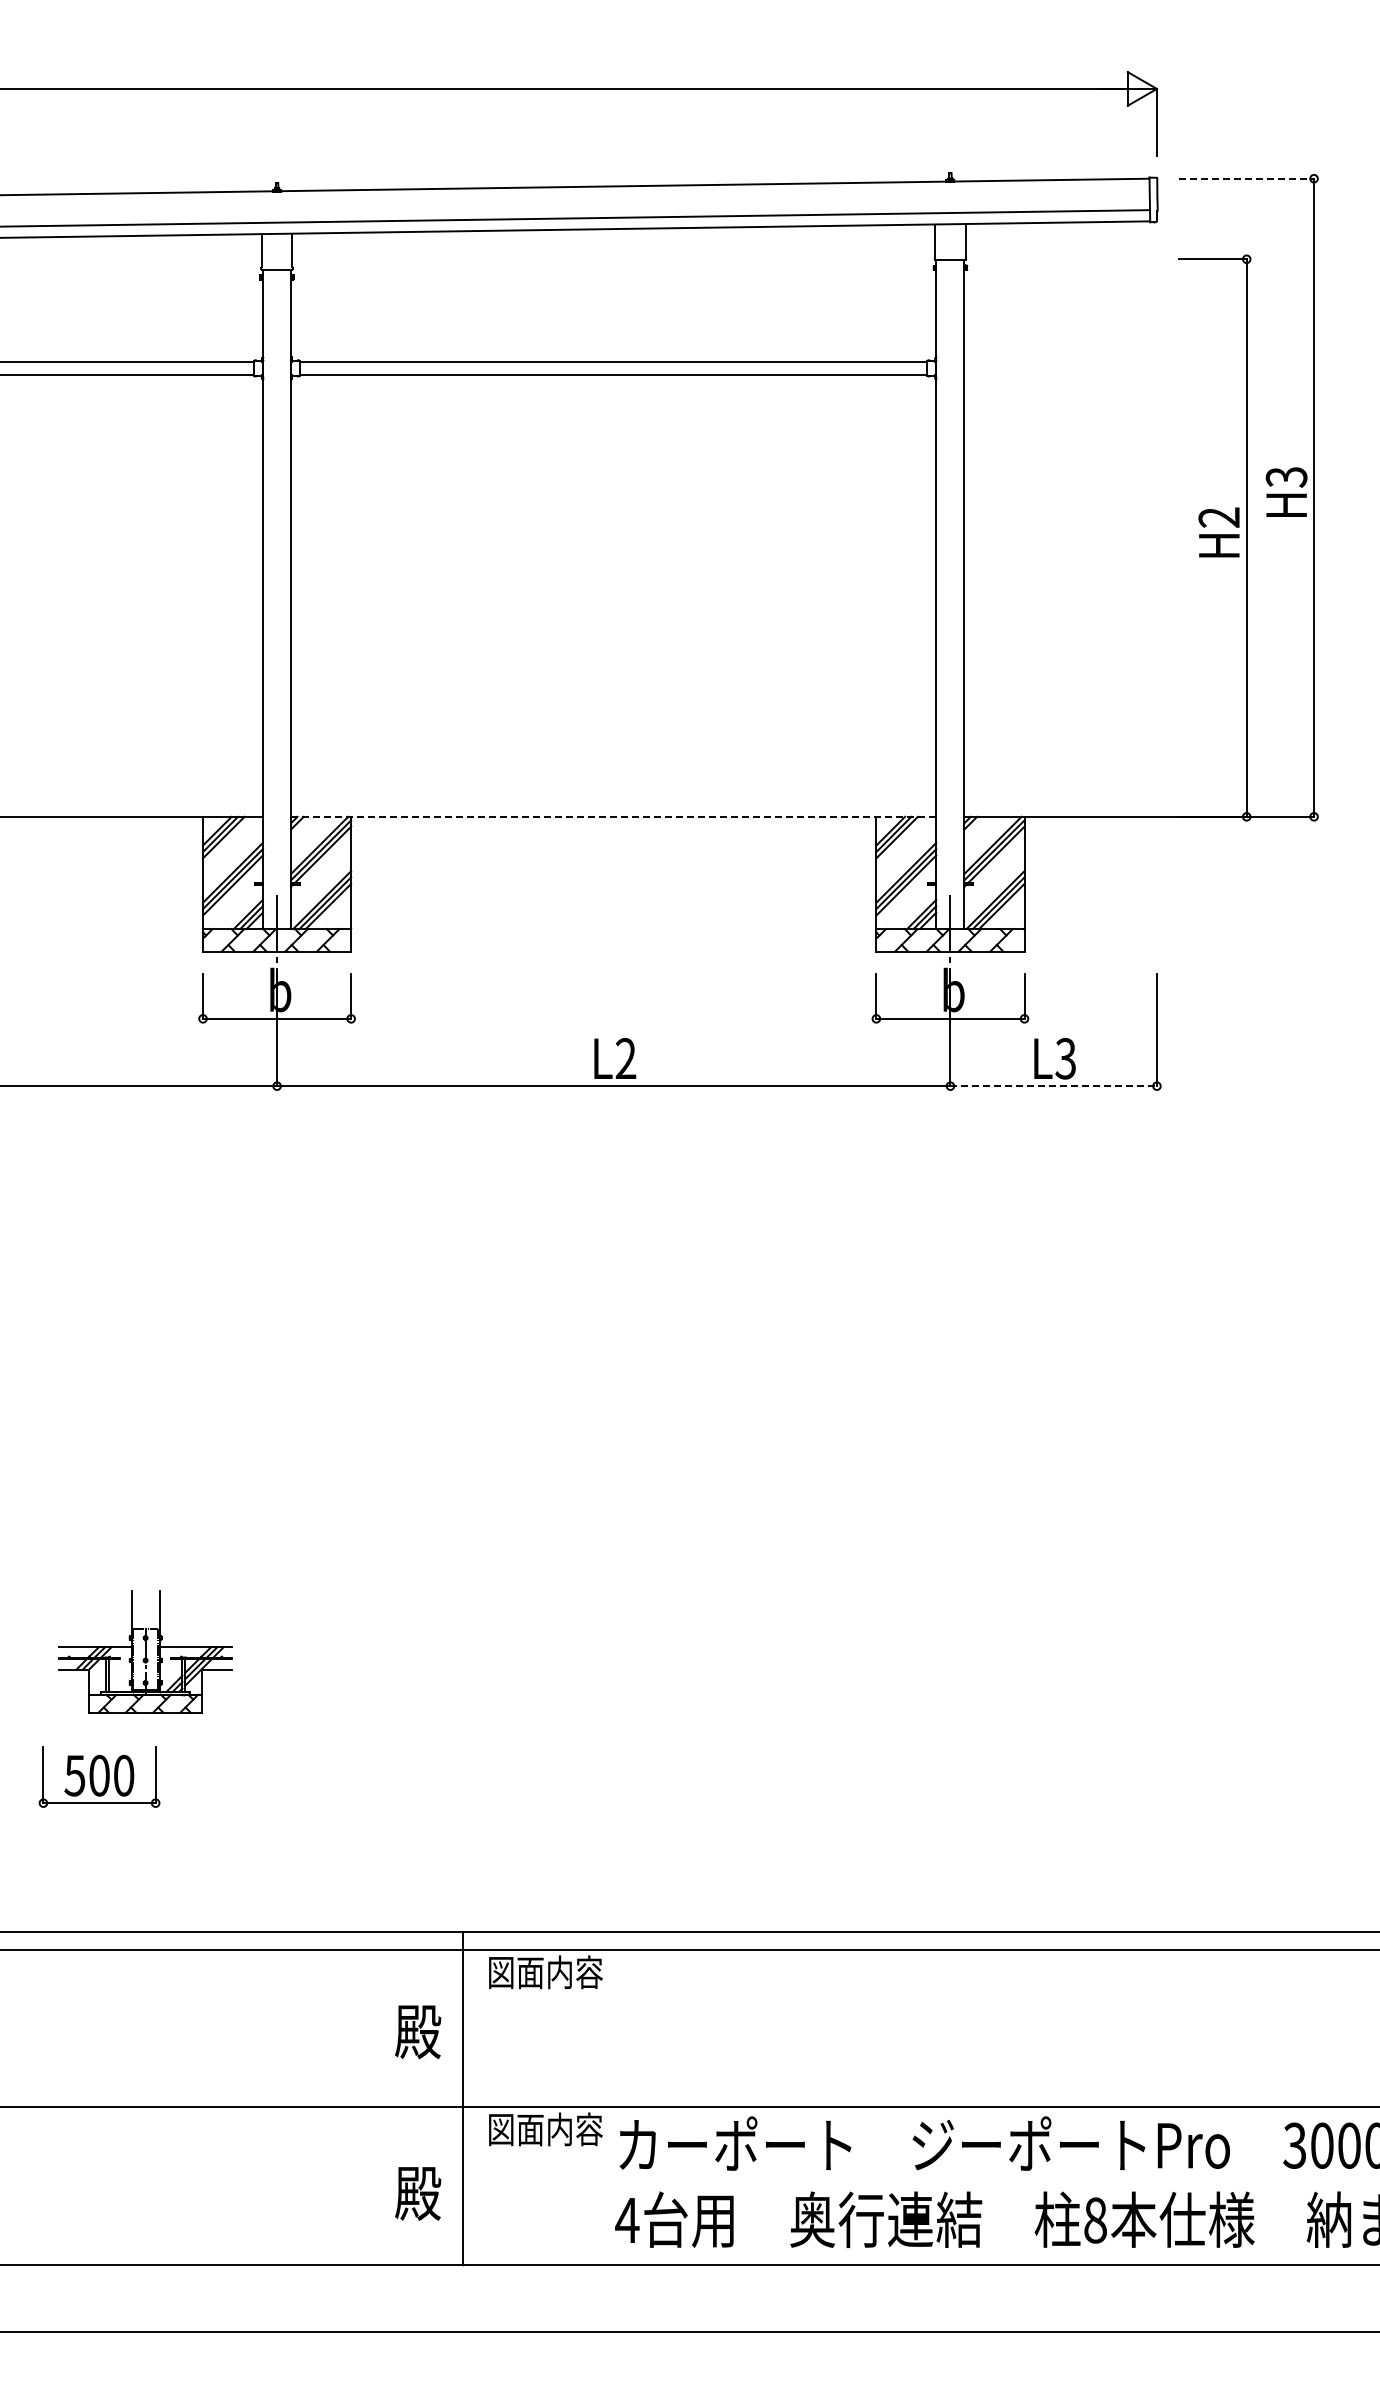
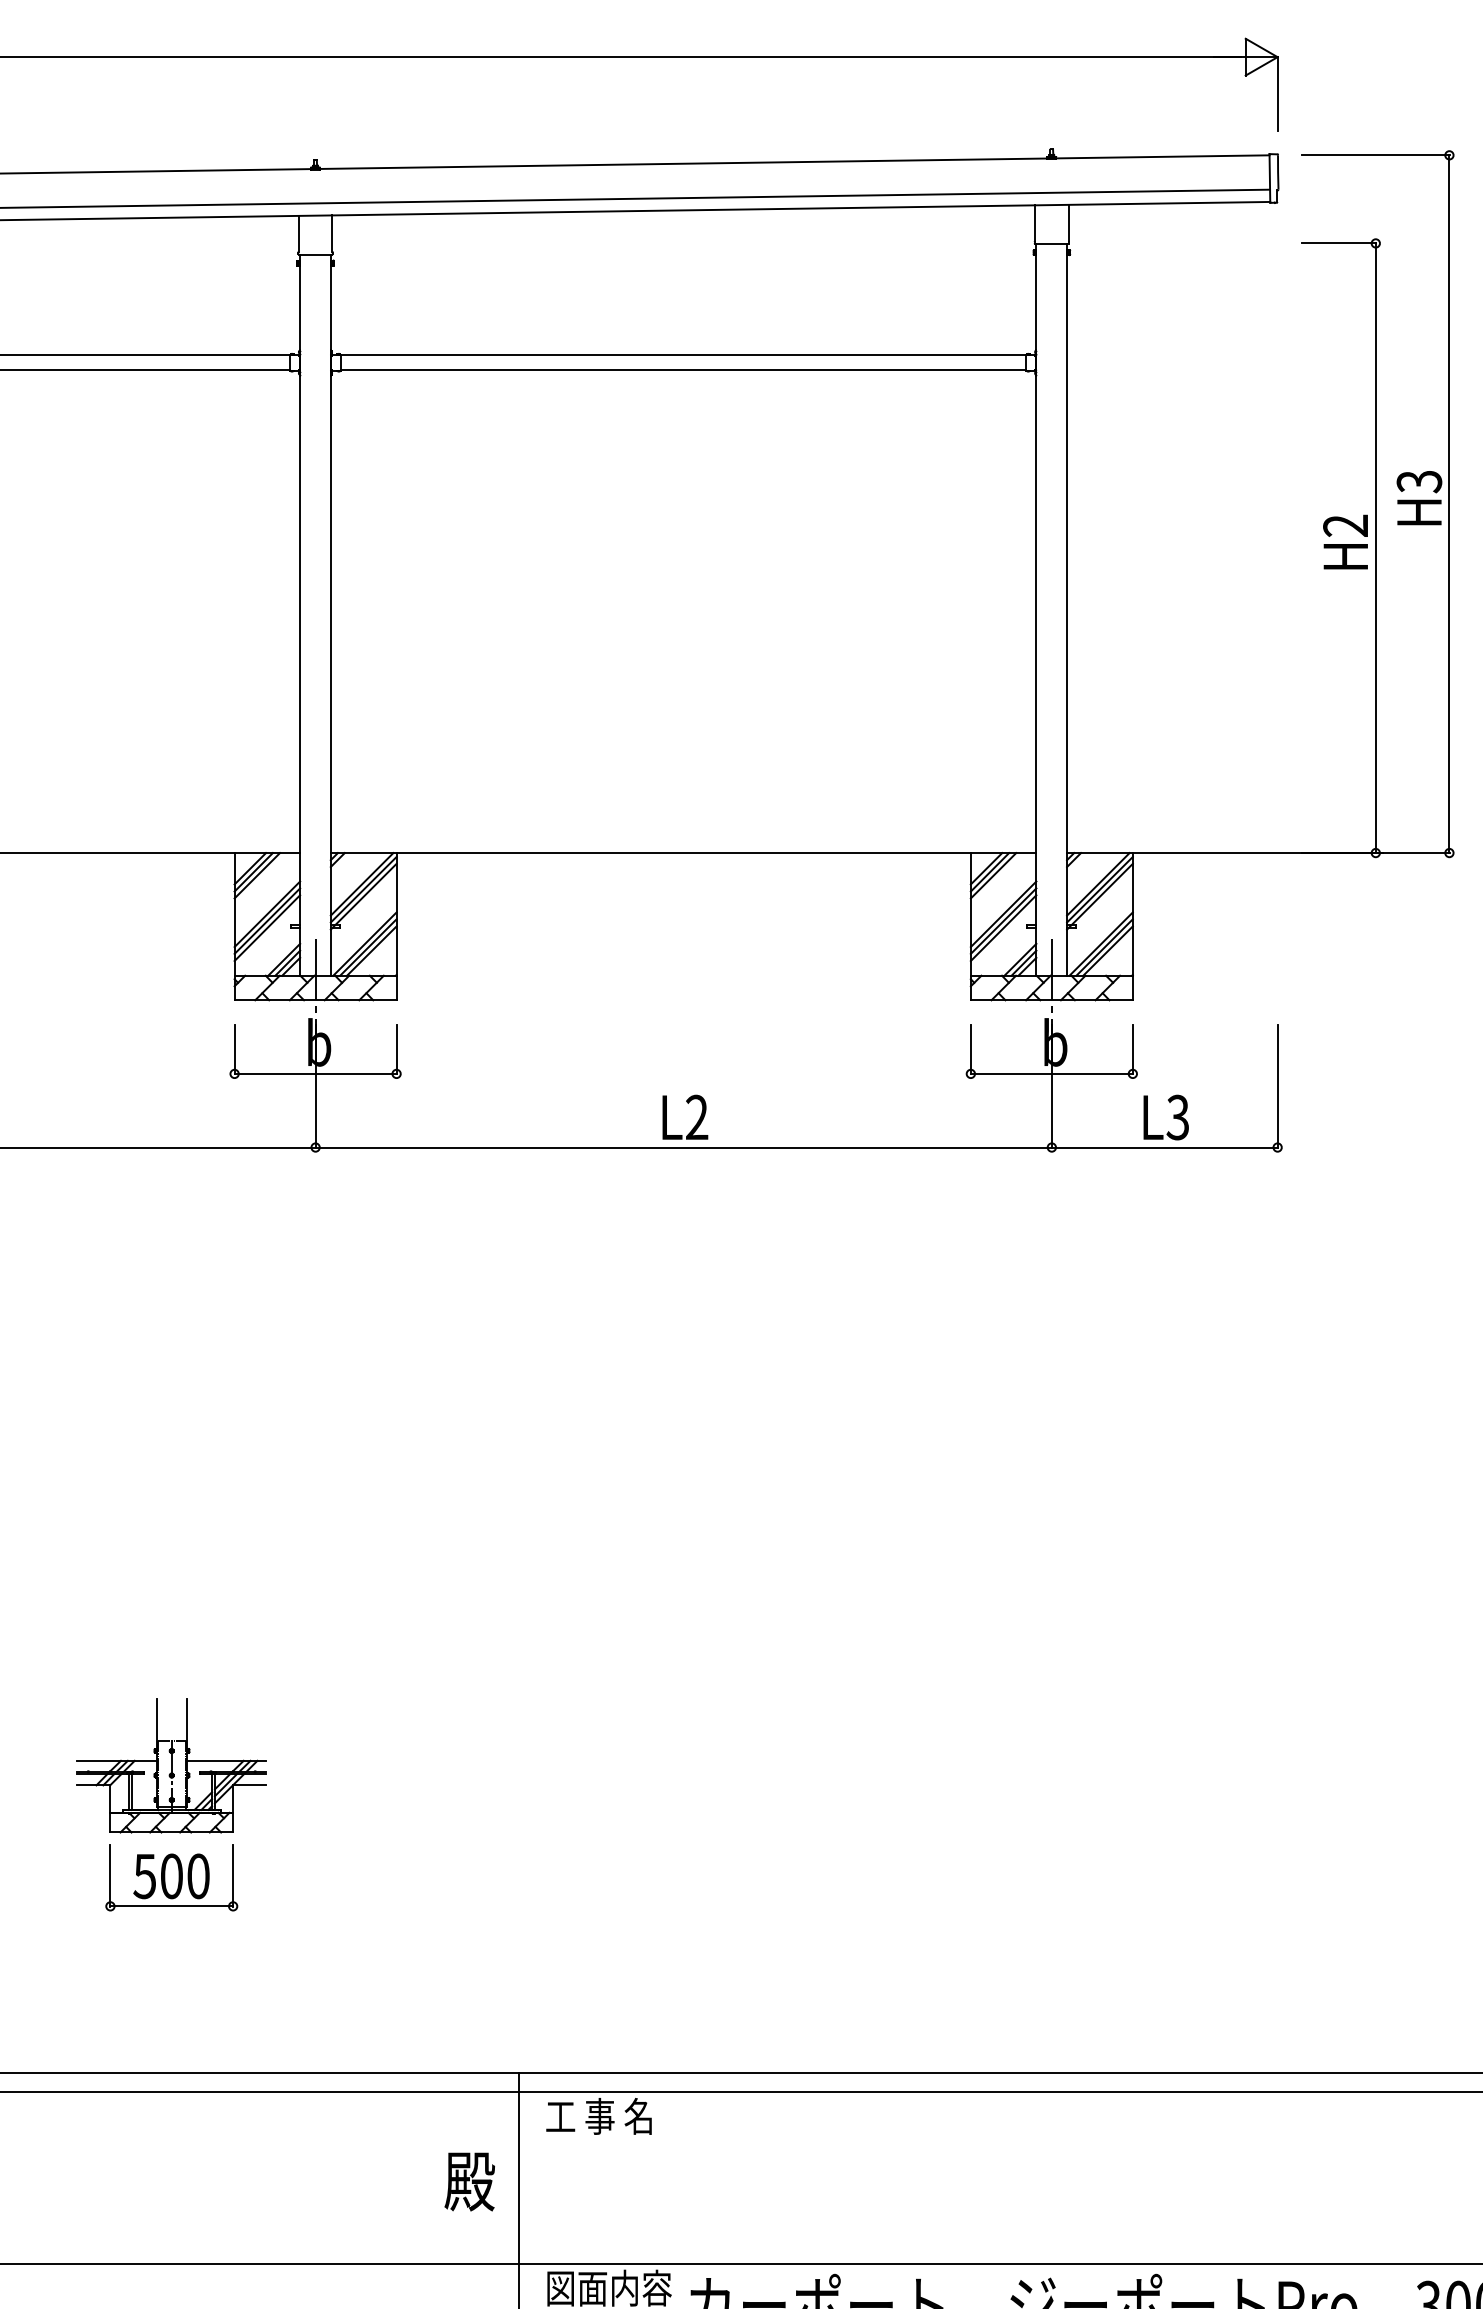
line: (1247, 178) -> (1376, 155), dashed -> solid
line: (613, 816) -> (683, 852), dashed -> solid
line: (1054, 1086) -> (1165, 1147), dashed -> solid
part: (99, 1776) -> (171, 1877), moved
text: (545, 1972) -> (609, 2116), 図面内容 -> 工 事 名

